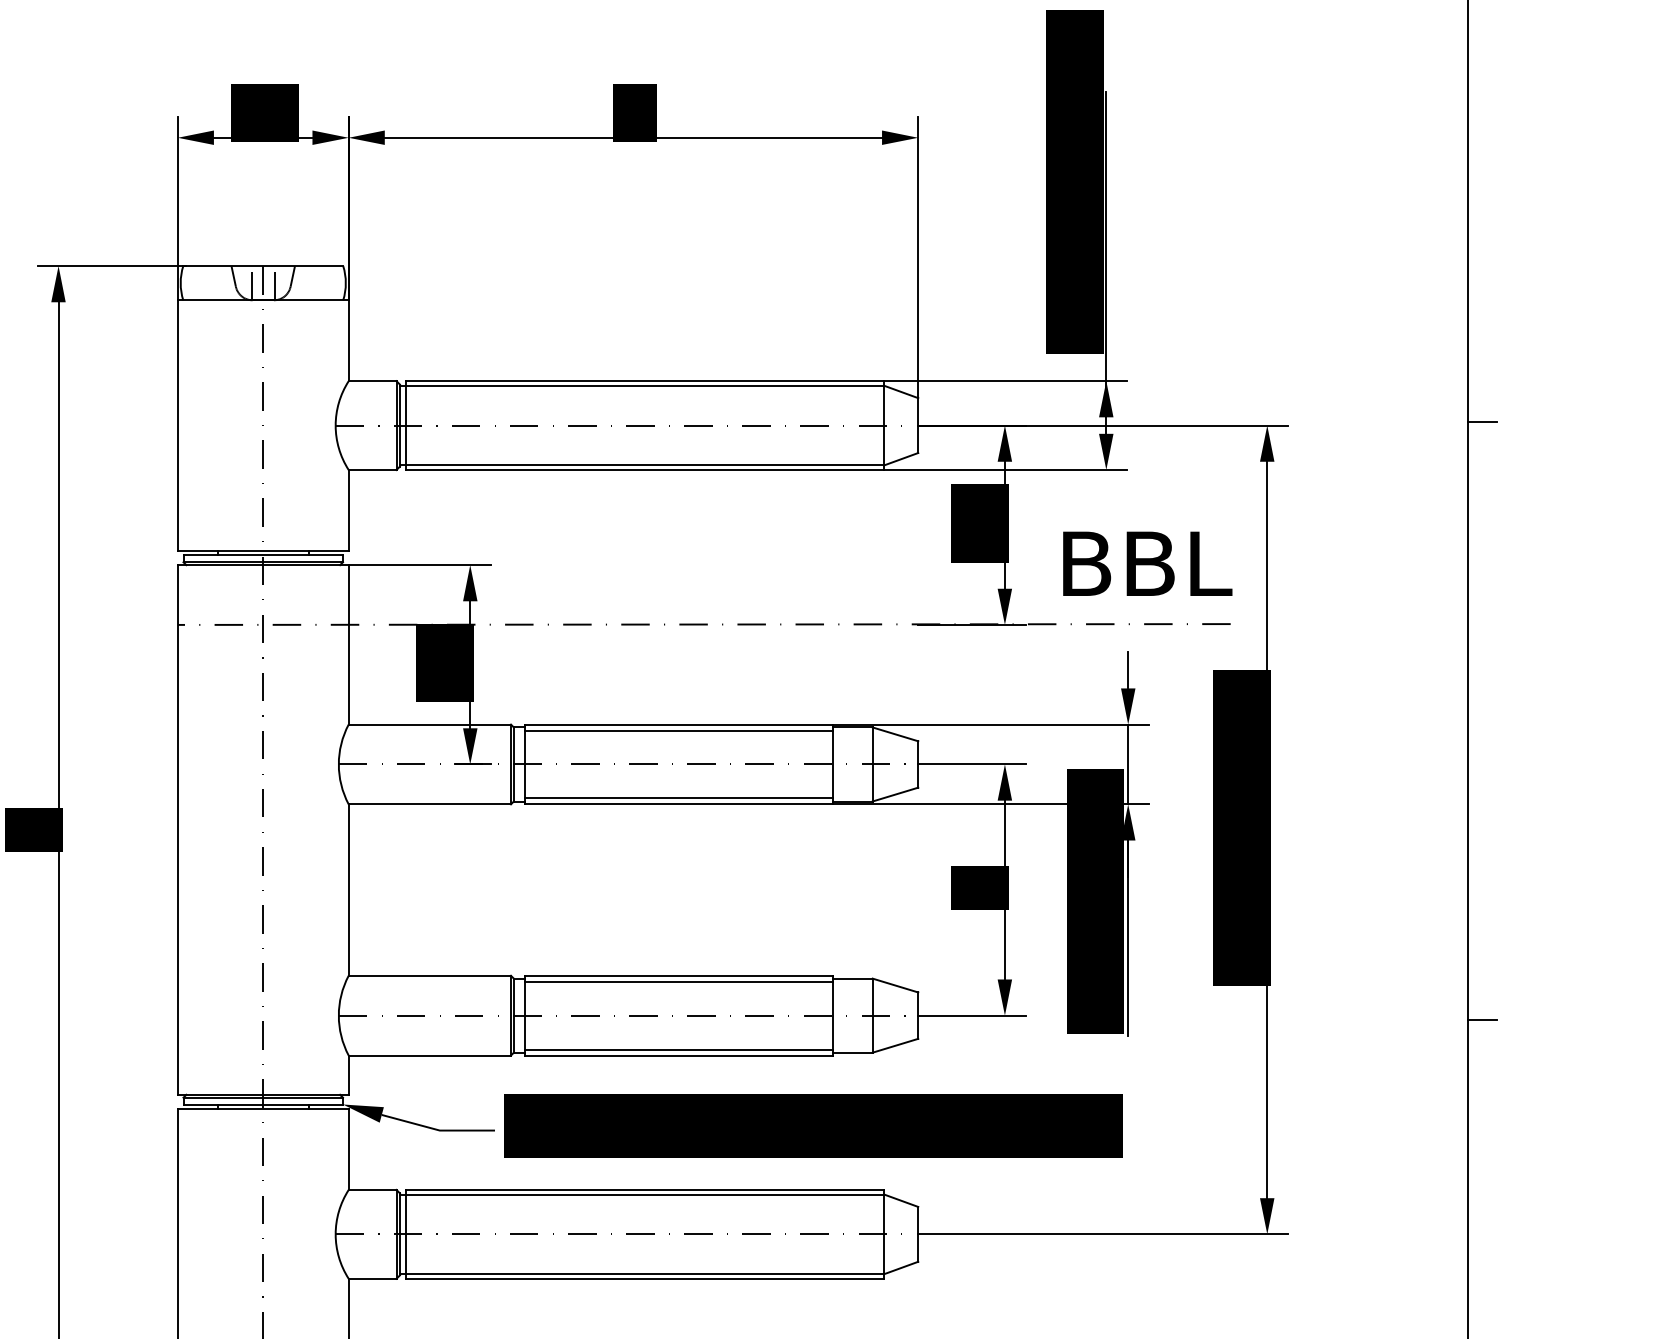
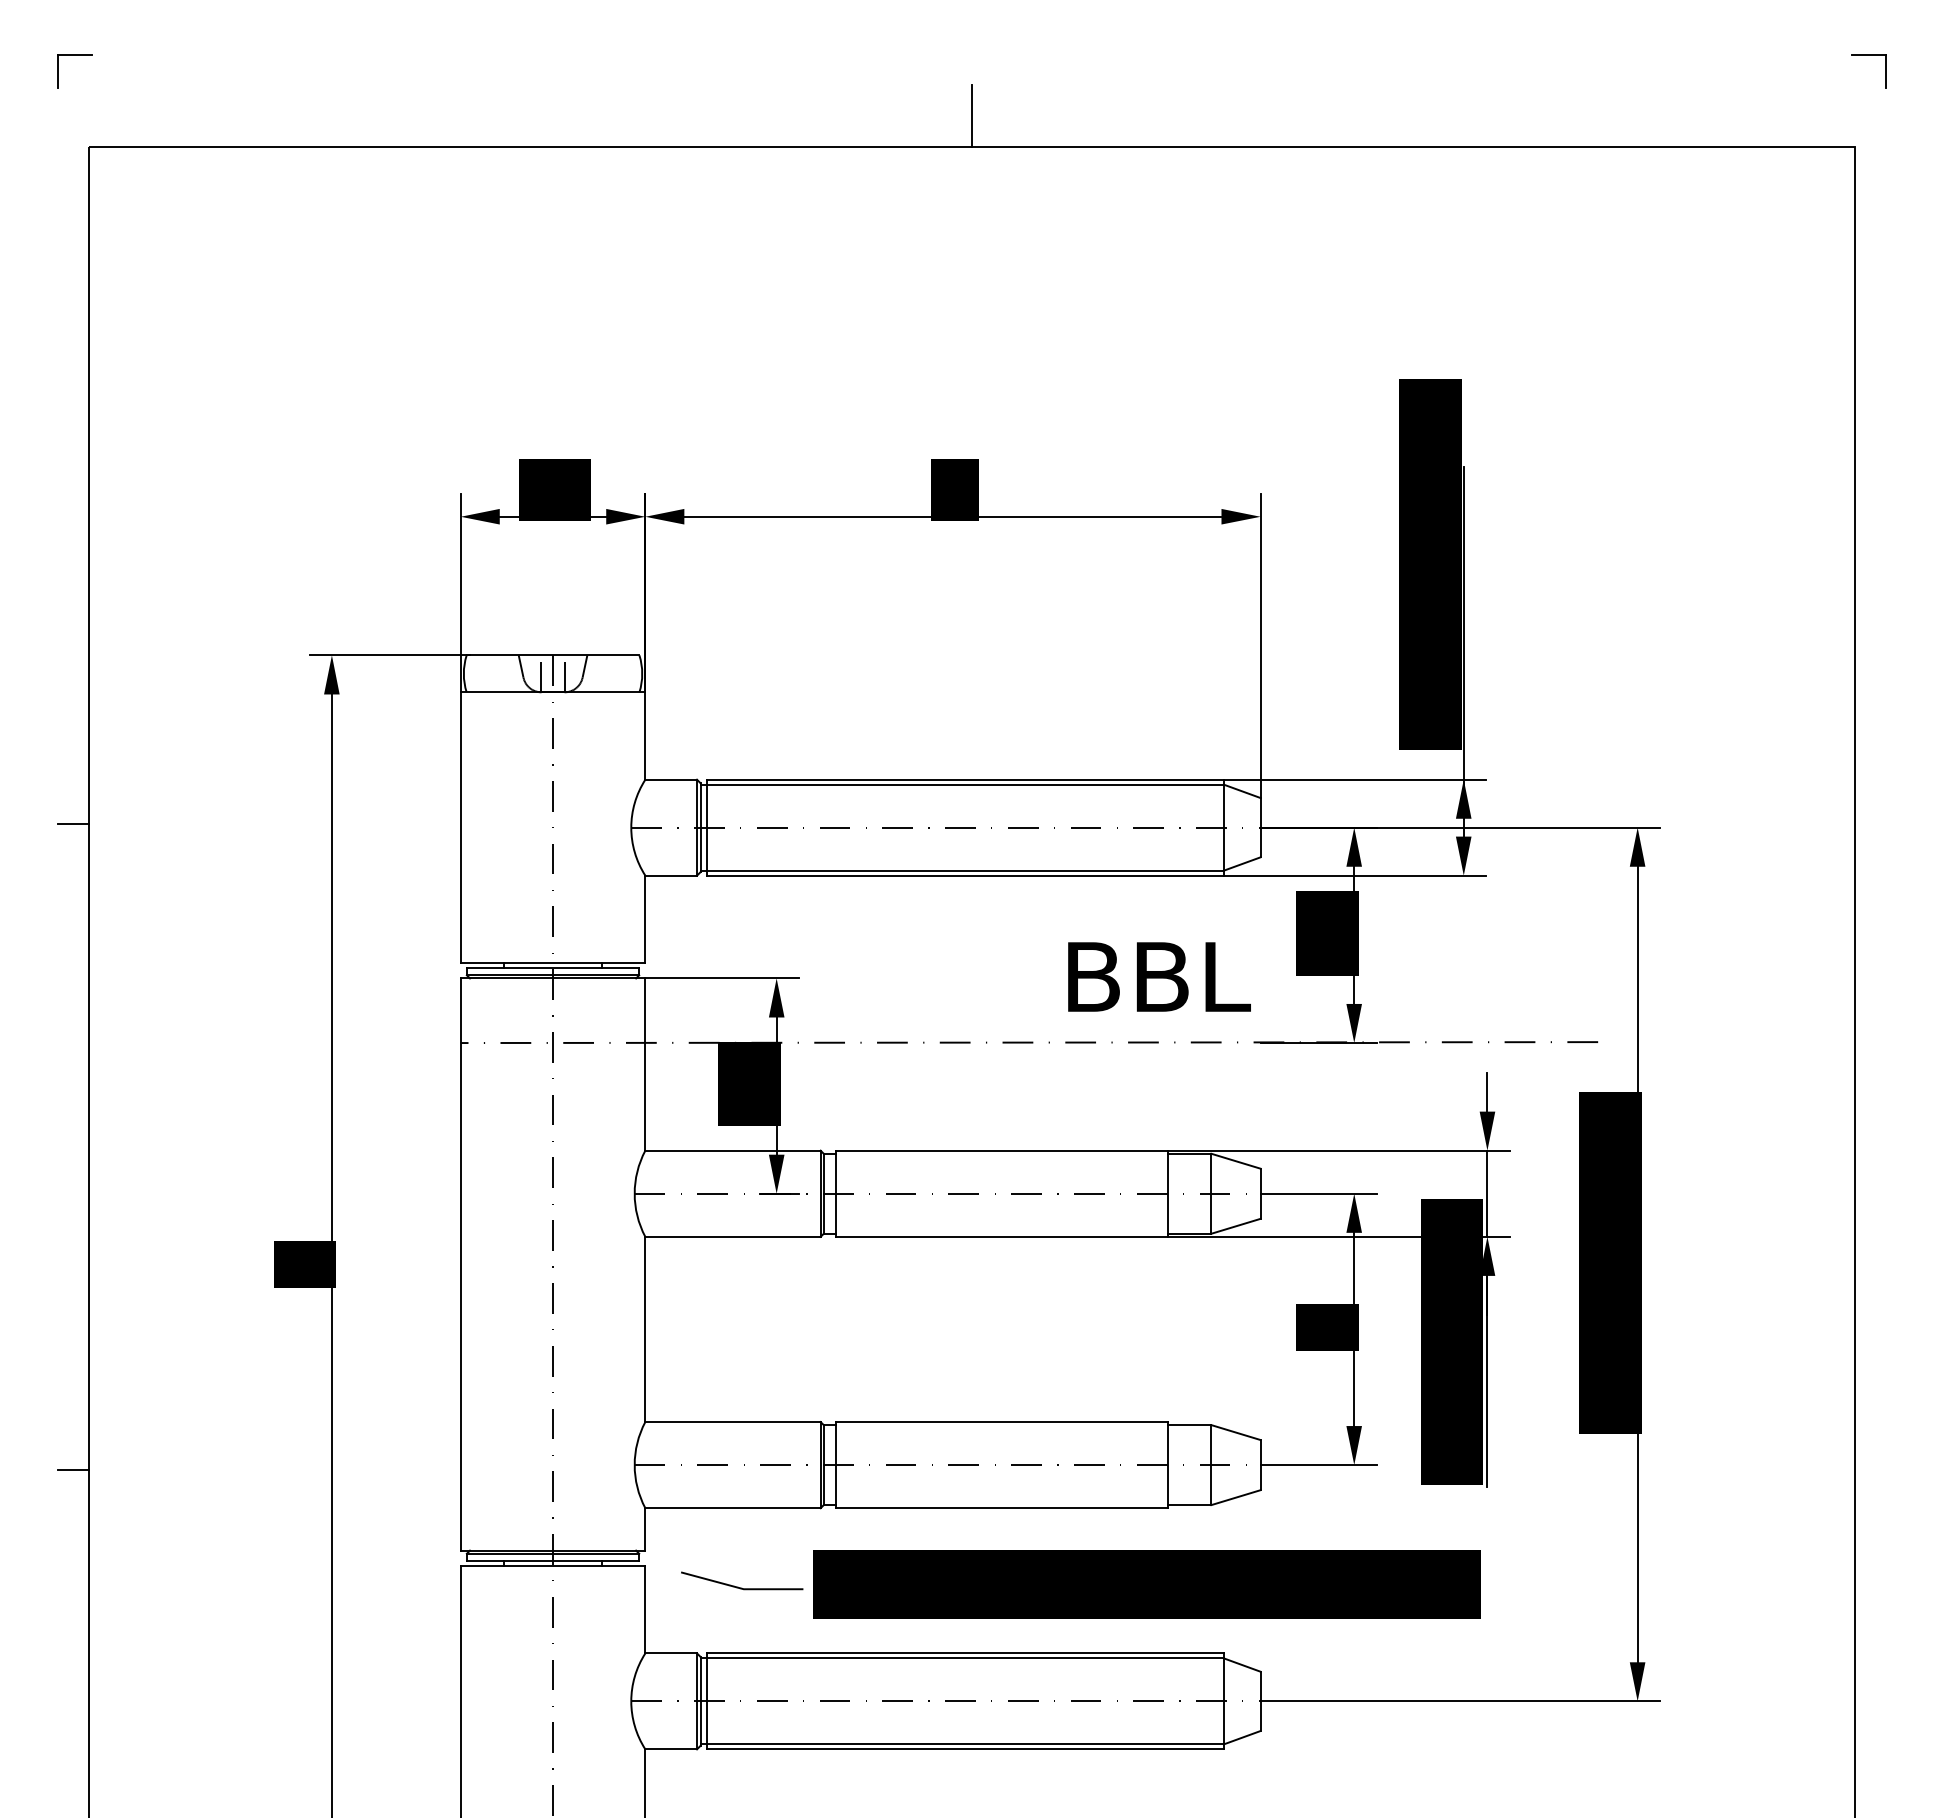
line: (1481, 421) -> (1869, 823), removed
text: (1147, 563) -> (1159, 976), moved
line: (679, 730) -> (1002, 1157), removed
line: (679, 798) -> (1002, 1230), removed
line: (679, 981) -> (1002, 1428), removed
line: (1481, 1019) -> (1869, 1469), removed
line: (679, 1049) -> (1002, 1501), removed
fill: (363, 1113) -> (661, 1570), removed

